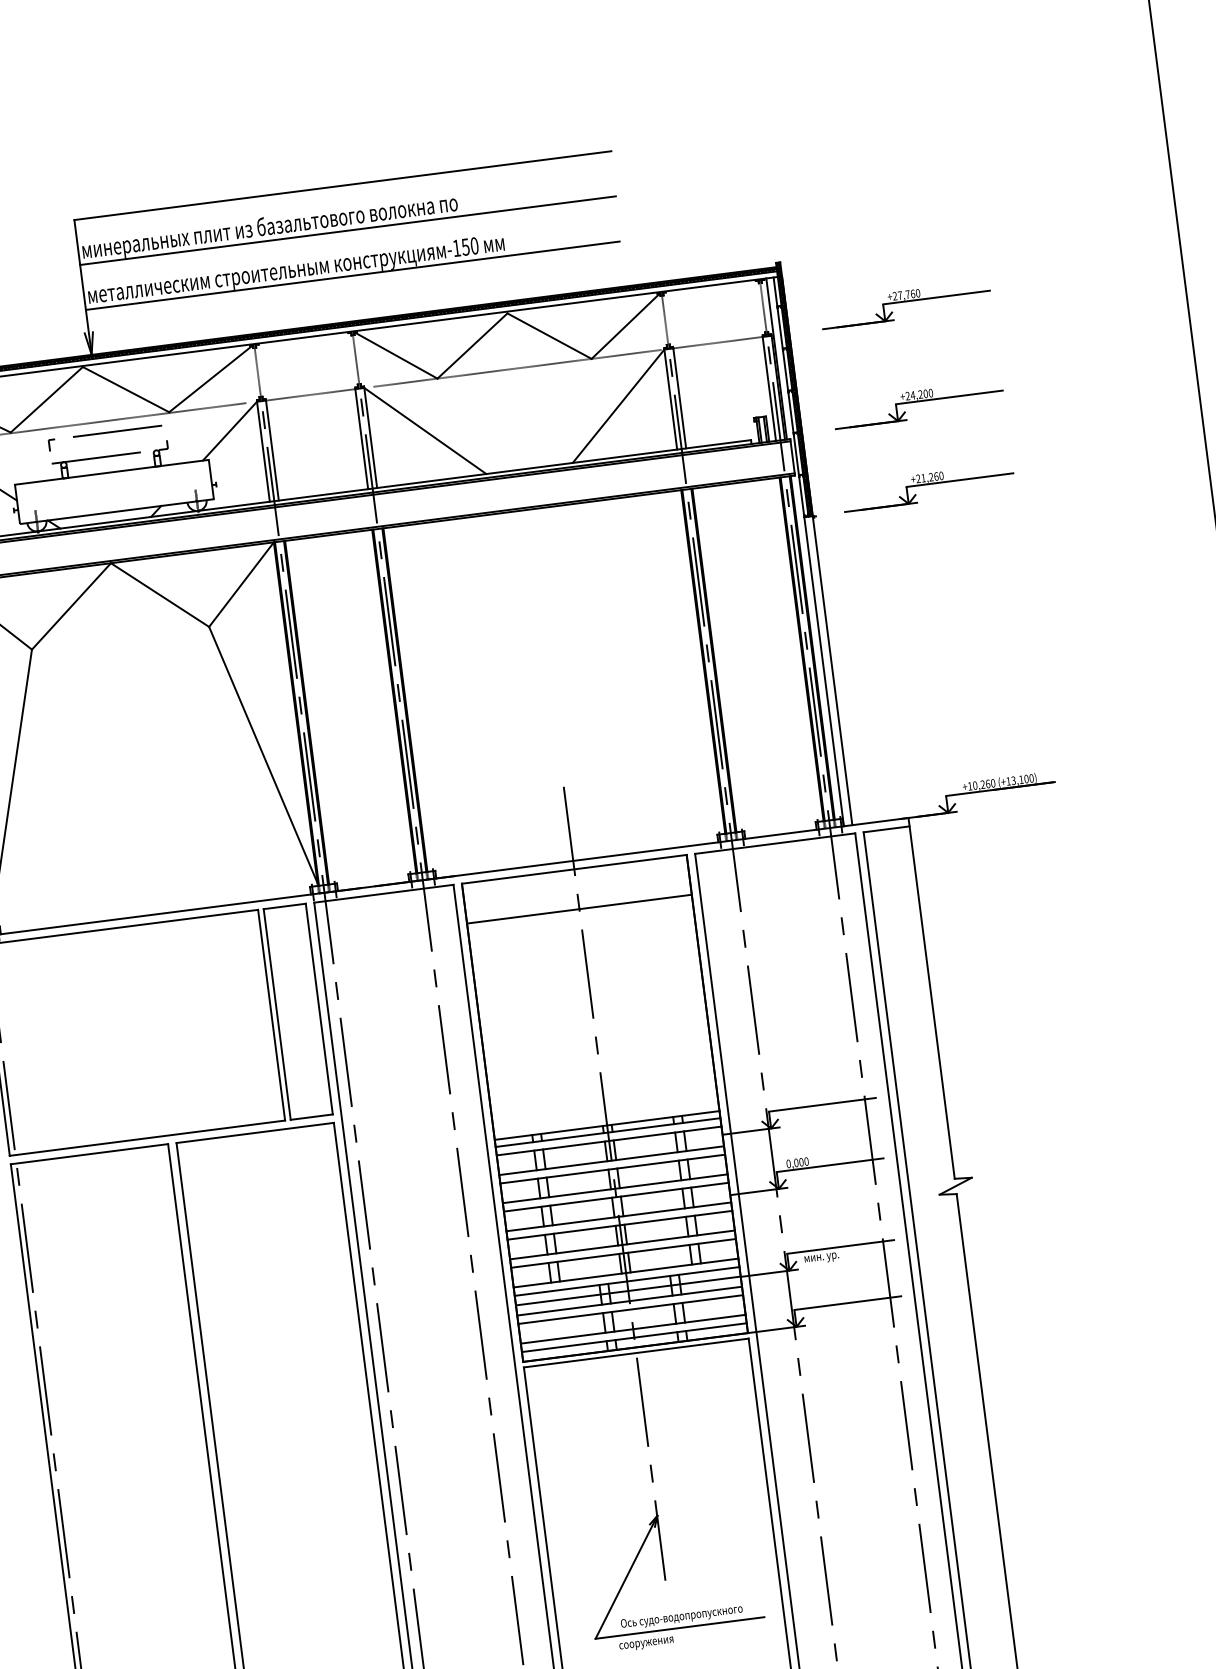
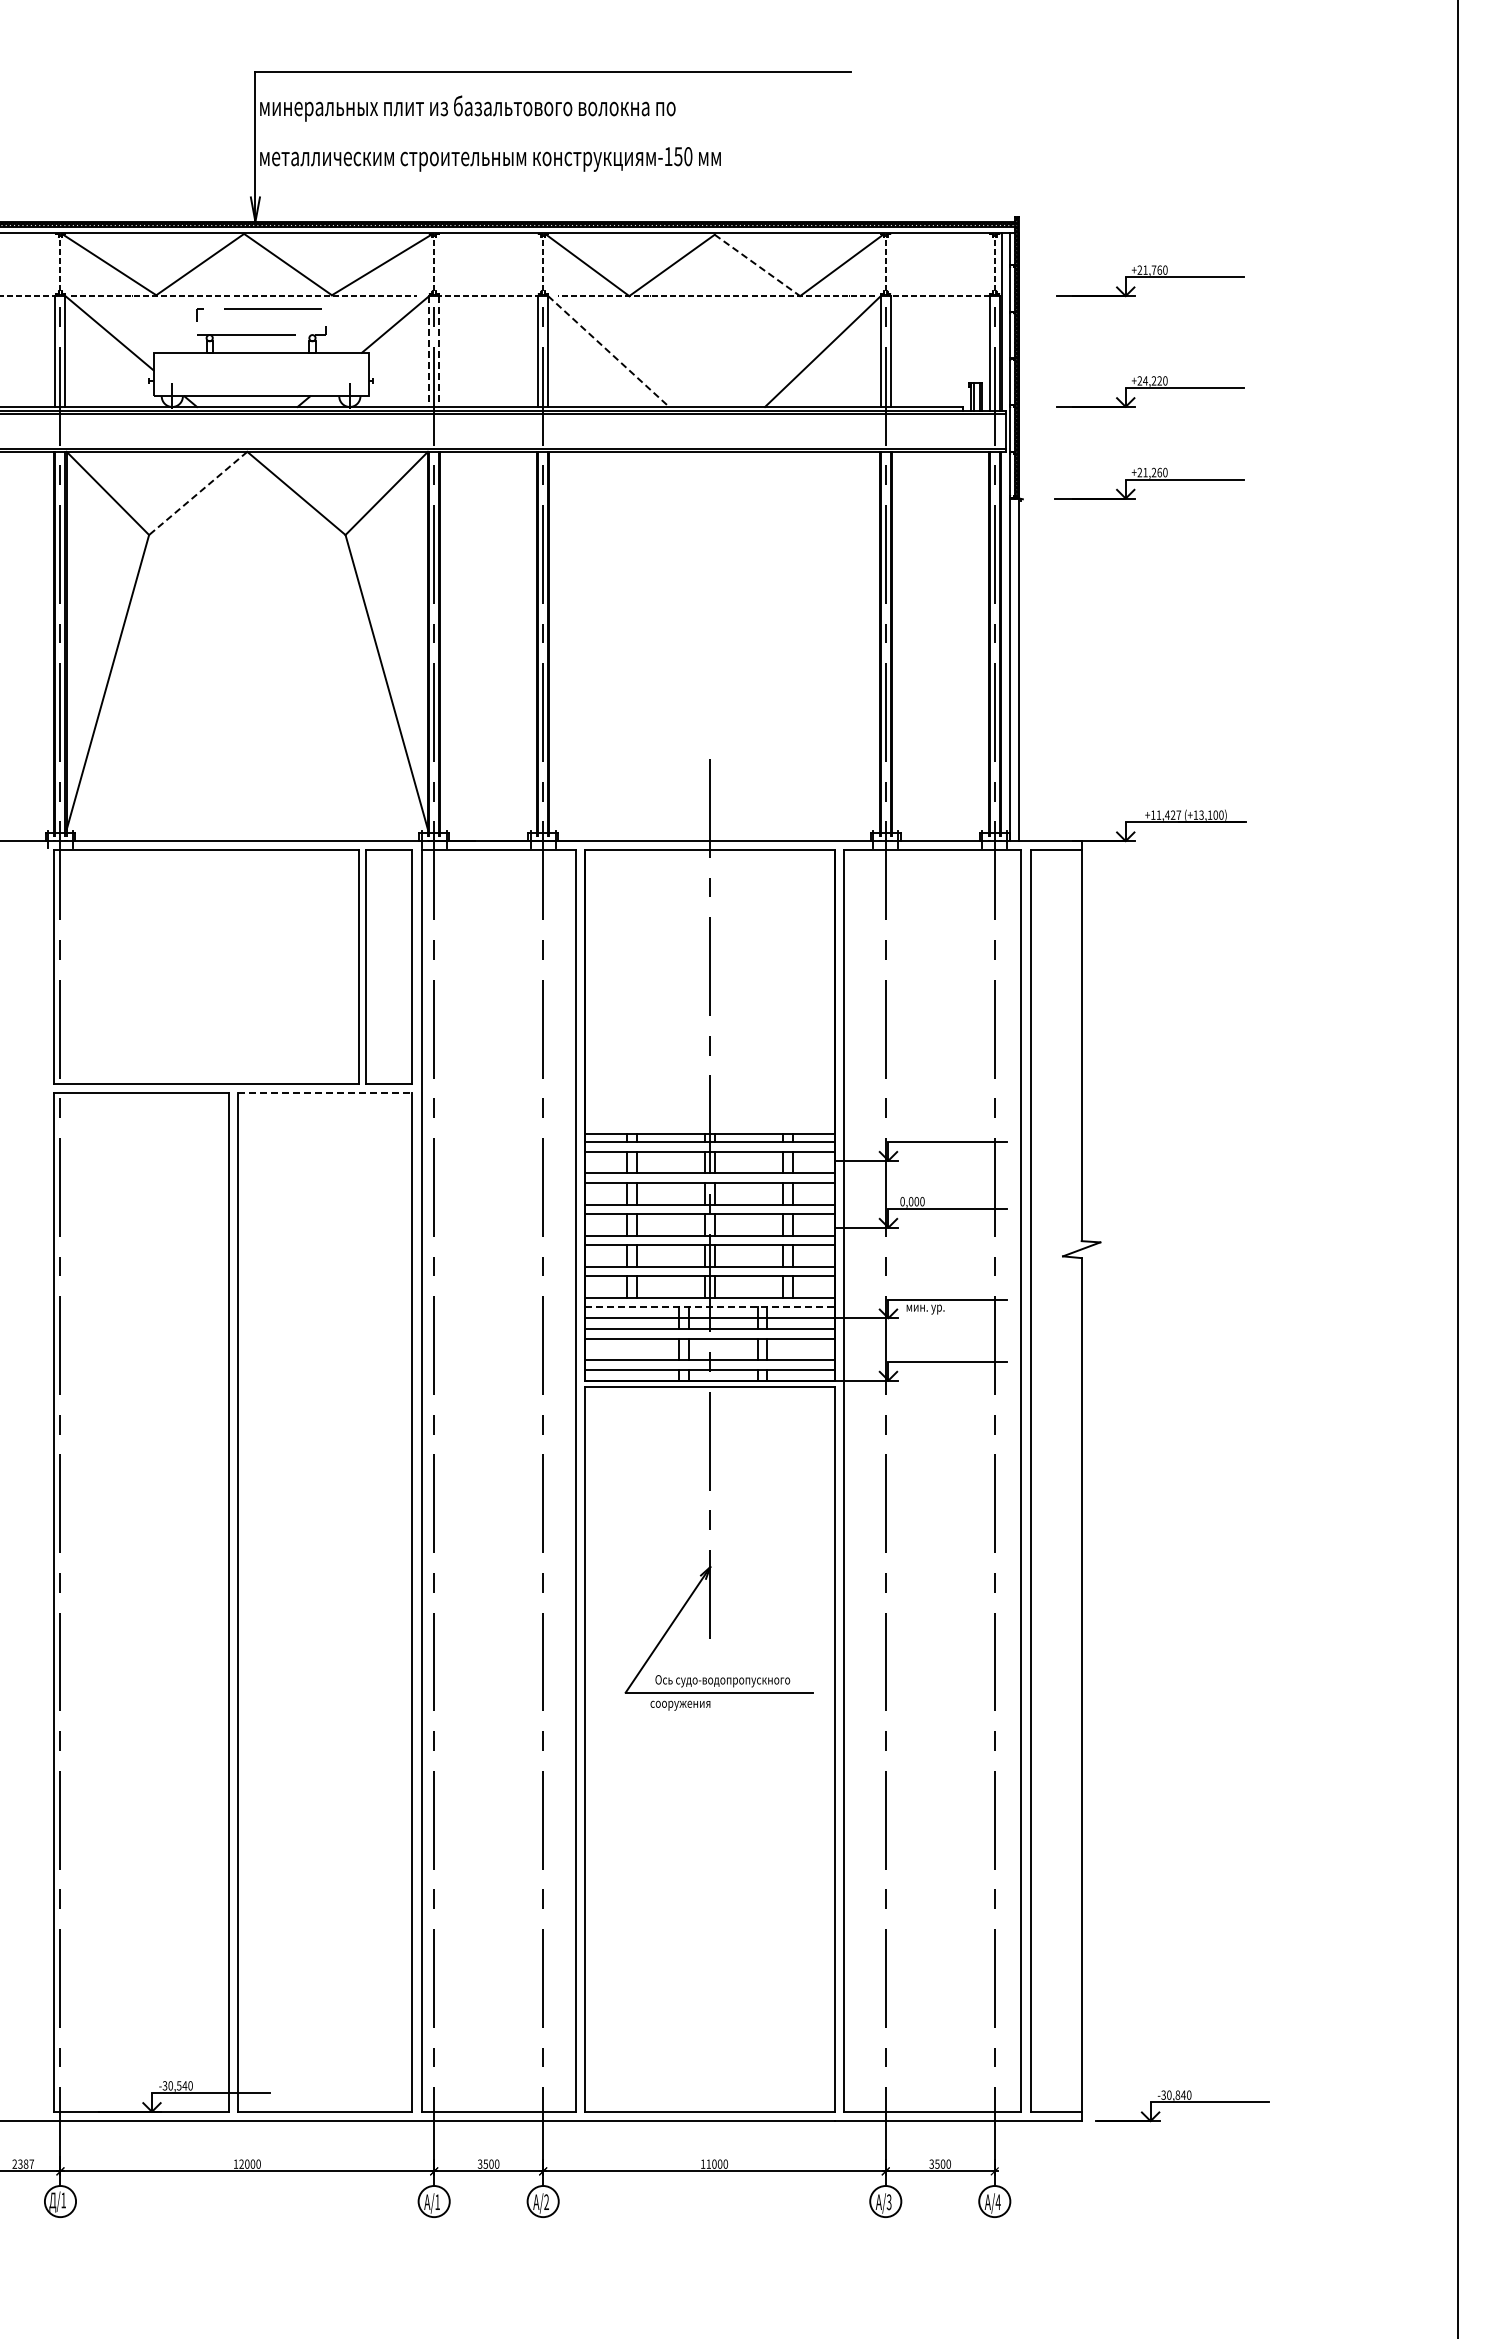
line: (348, 230) -> (552, 122), removed
line: (353, 276) -> (551, 172), removed
text: (900, 294) -> (1145, 269), +27,760 -> +21,760
line: (549, 336) -> (757, 265), solid -> dashed
text: (925, 393) -> (1159, 380), +24,200 -> +24,220
line: (426, 430) -> (609, 351), solid -> dashed
line: (272, 451) -> (439, 352), solid -> dashed
line: (263, 452) -> (429, 352), solid -> dashed
line: (70, 606) -> (197, 493), solid -> dashed
text: (983, 783) -> (1168, 814), +10,260 -> +11,427
line: (578, 909) -> (709, 894), removed
line: (255, 1133) -> (325, 1093), solid -> dashed
line: (626, 1281) -> (709, 1307), solid -> dashed

